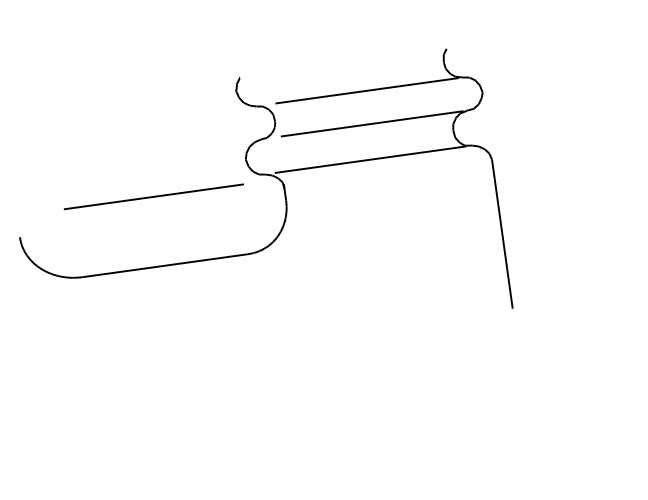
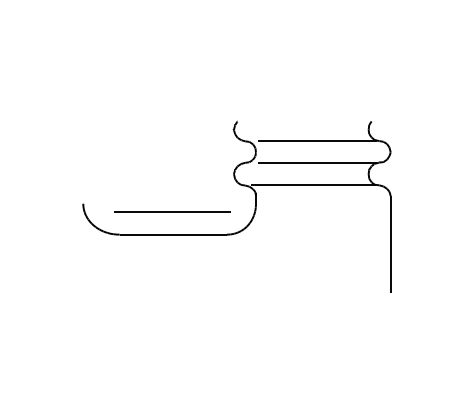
line: (154, 196) -> (172, 211), moved

